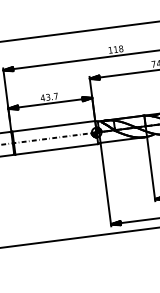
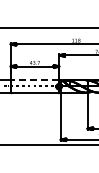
line: (54, 125) -> (35, 79), solid -> dashed

